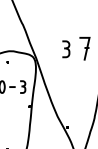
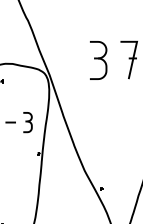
part: (65, 49) -> (97, 60), size x1.43

